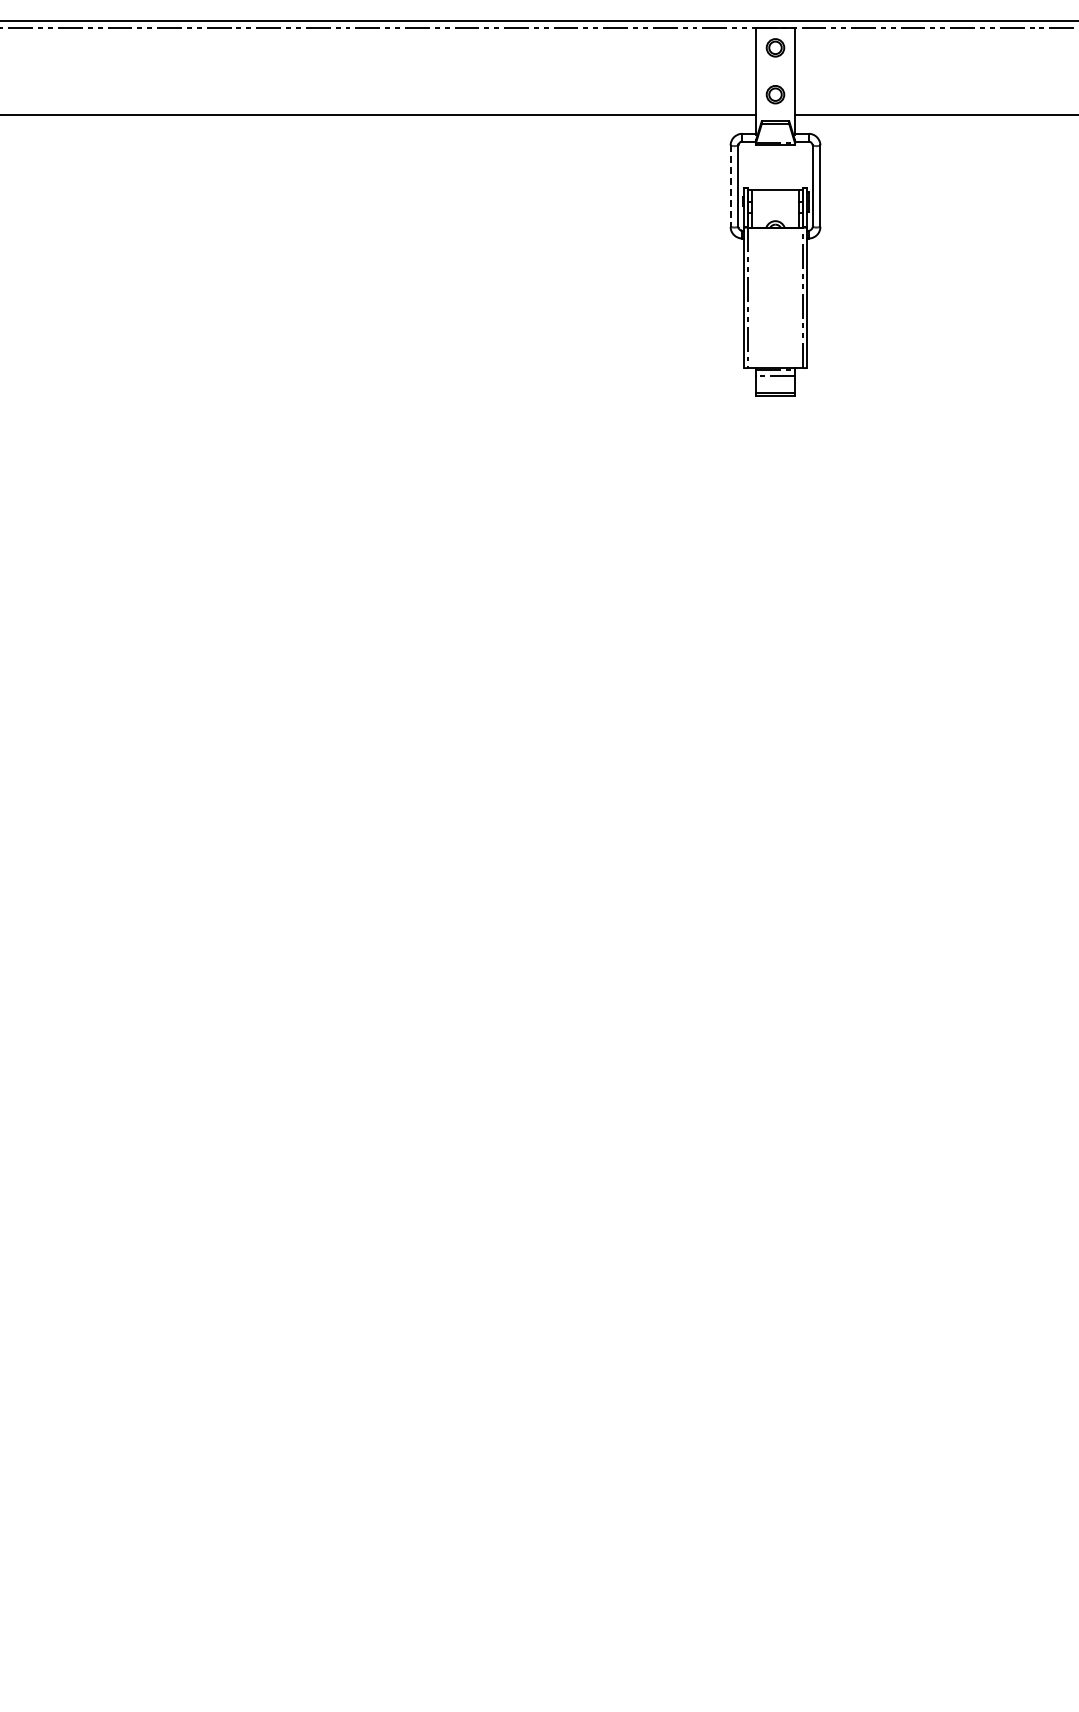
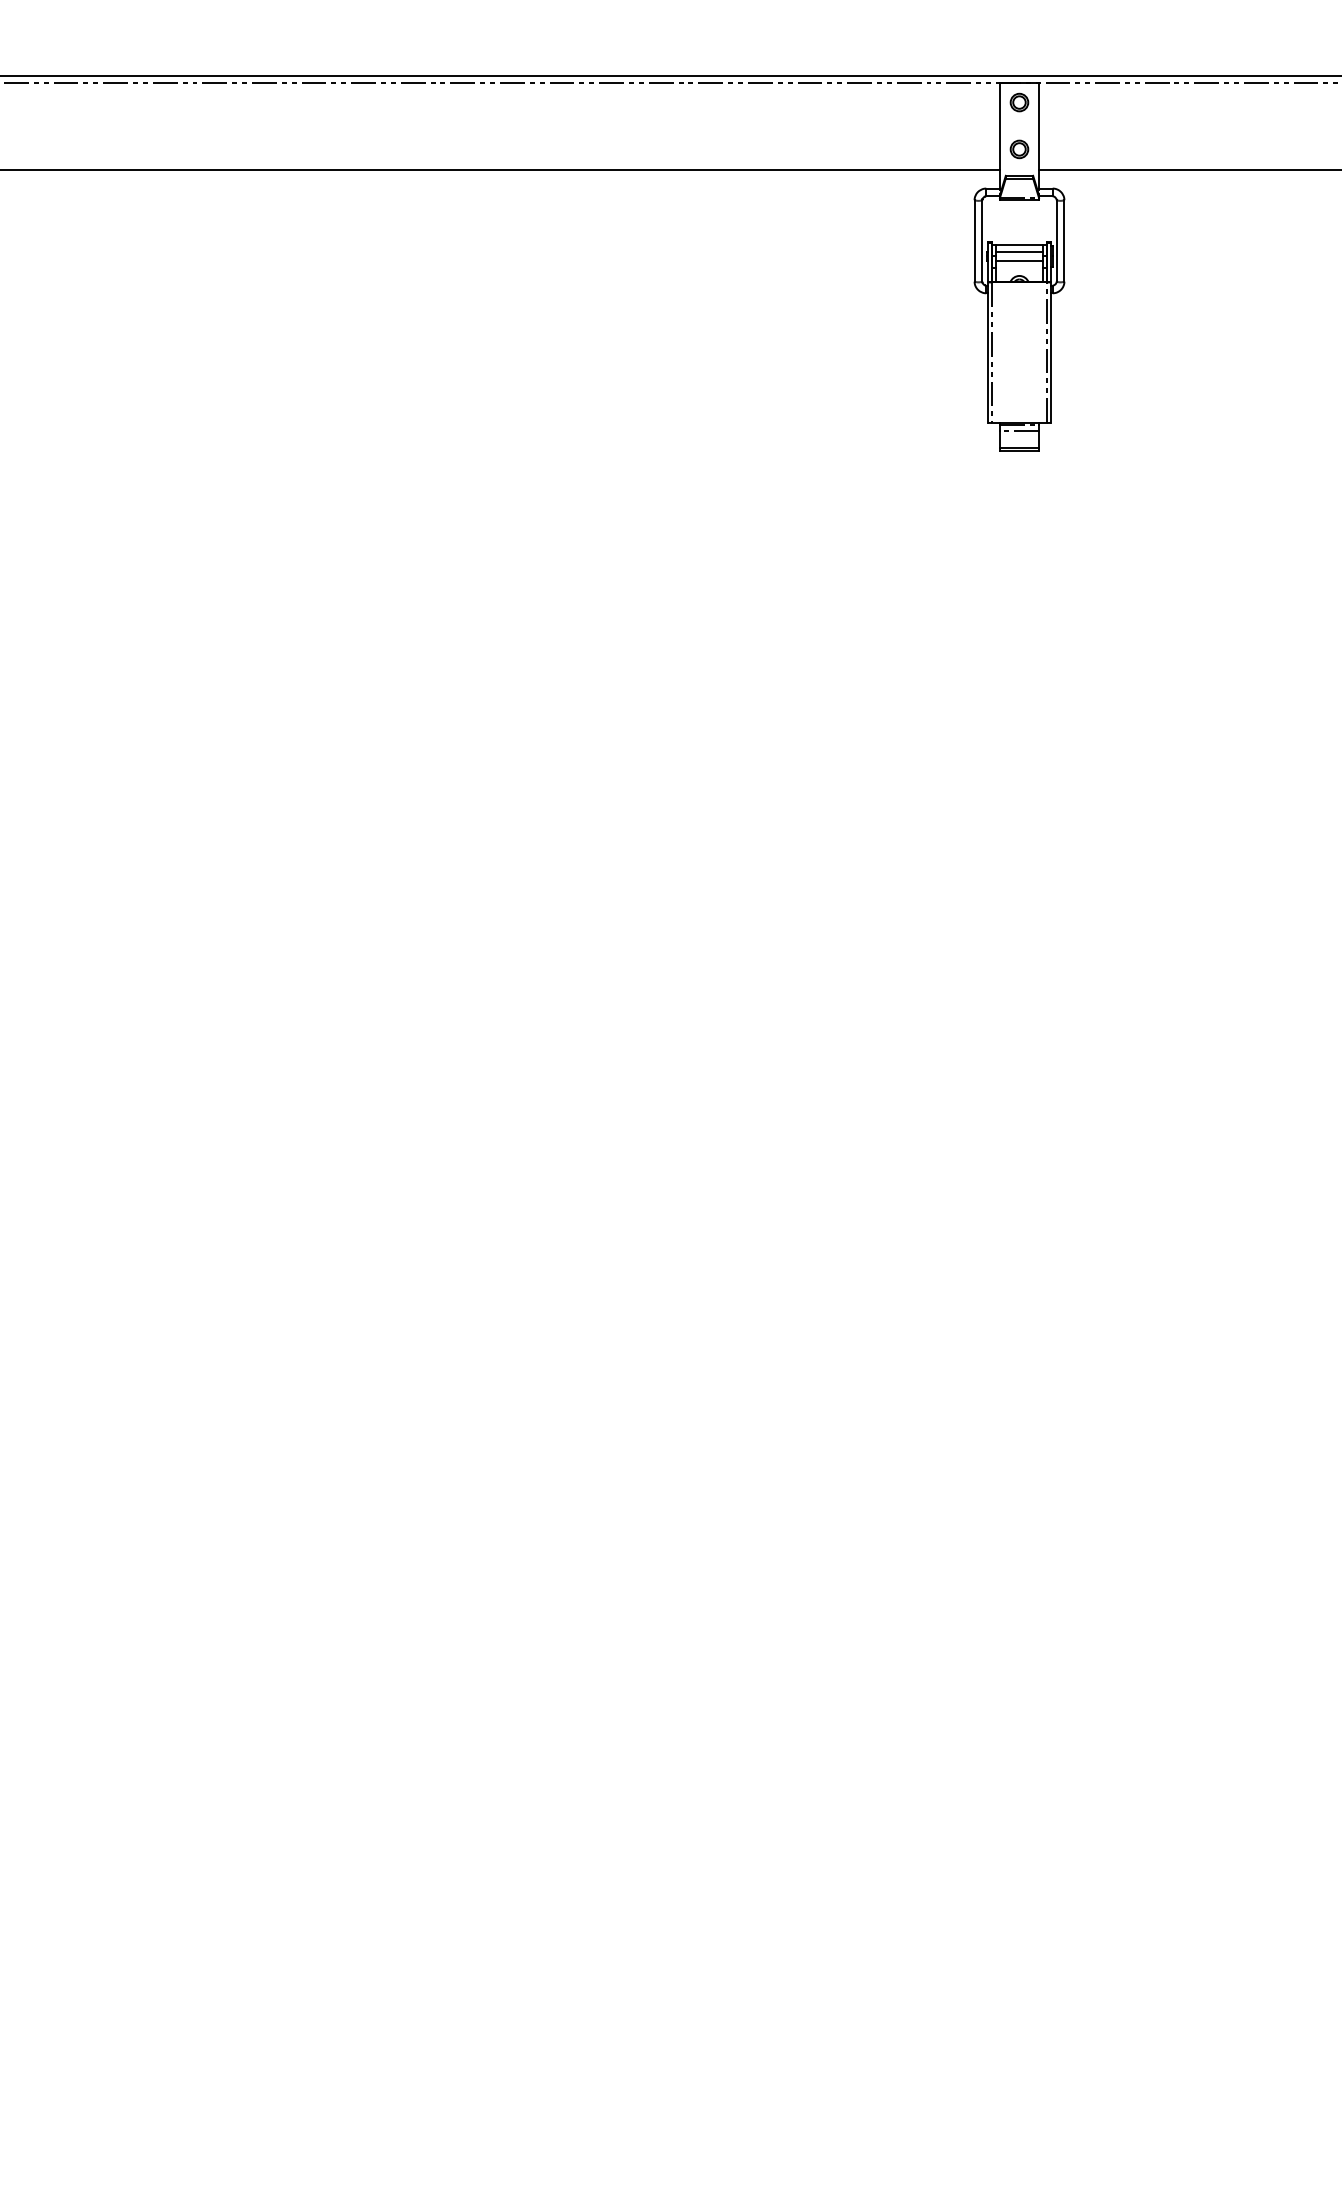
line: (730, 185) -> (974, 240), dashed -> solid
line: (775, 196) -> (1019, 251), added
line: (775, 206) -> (1019, 261), added

